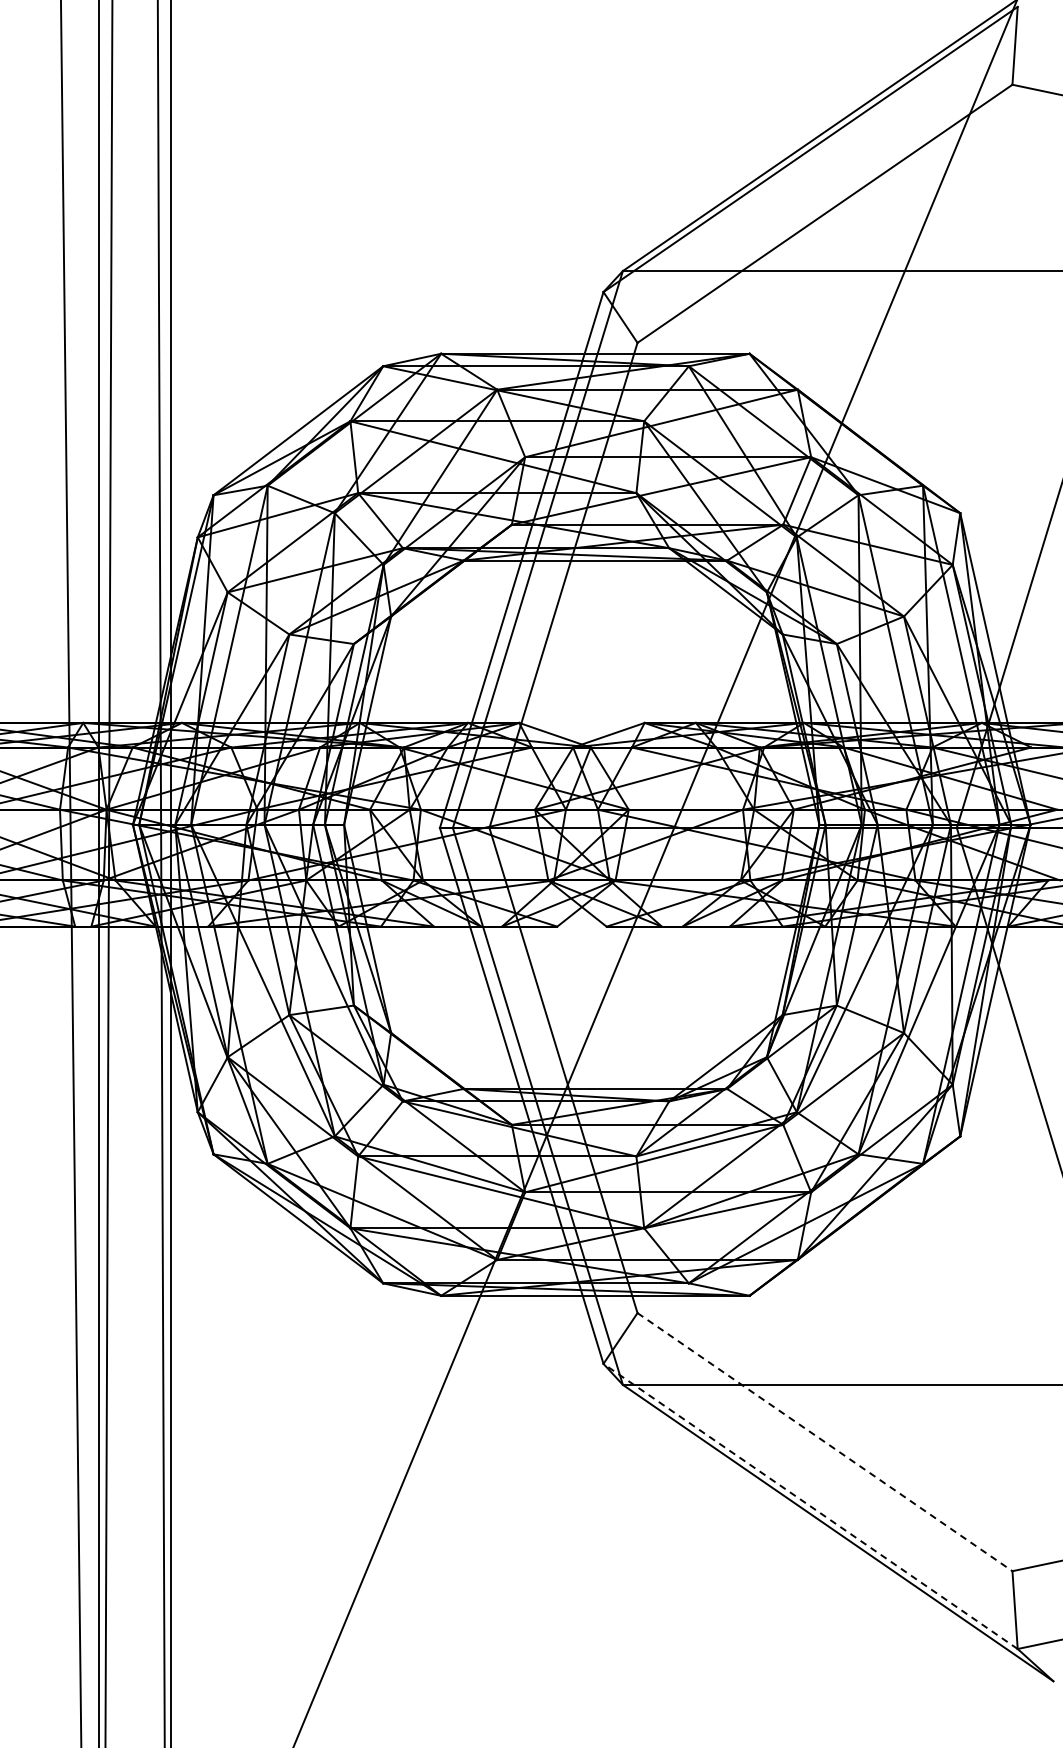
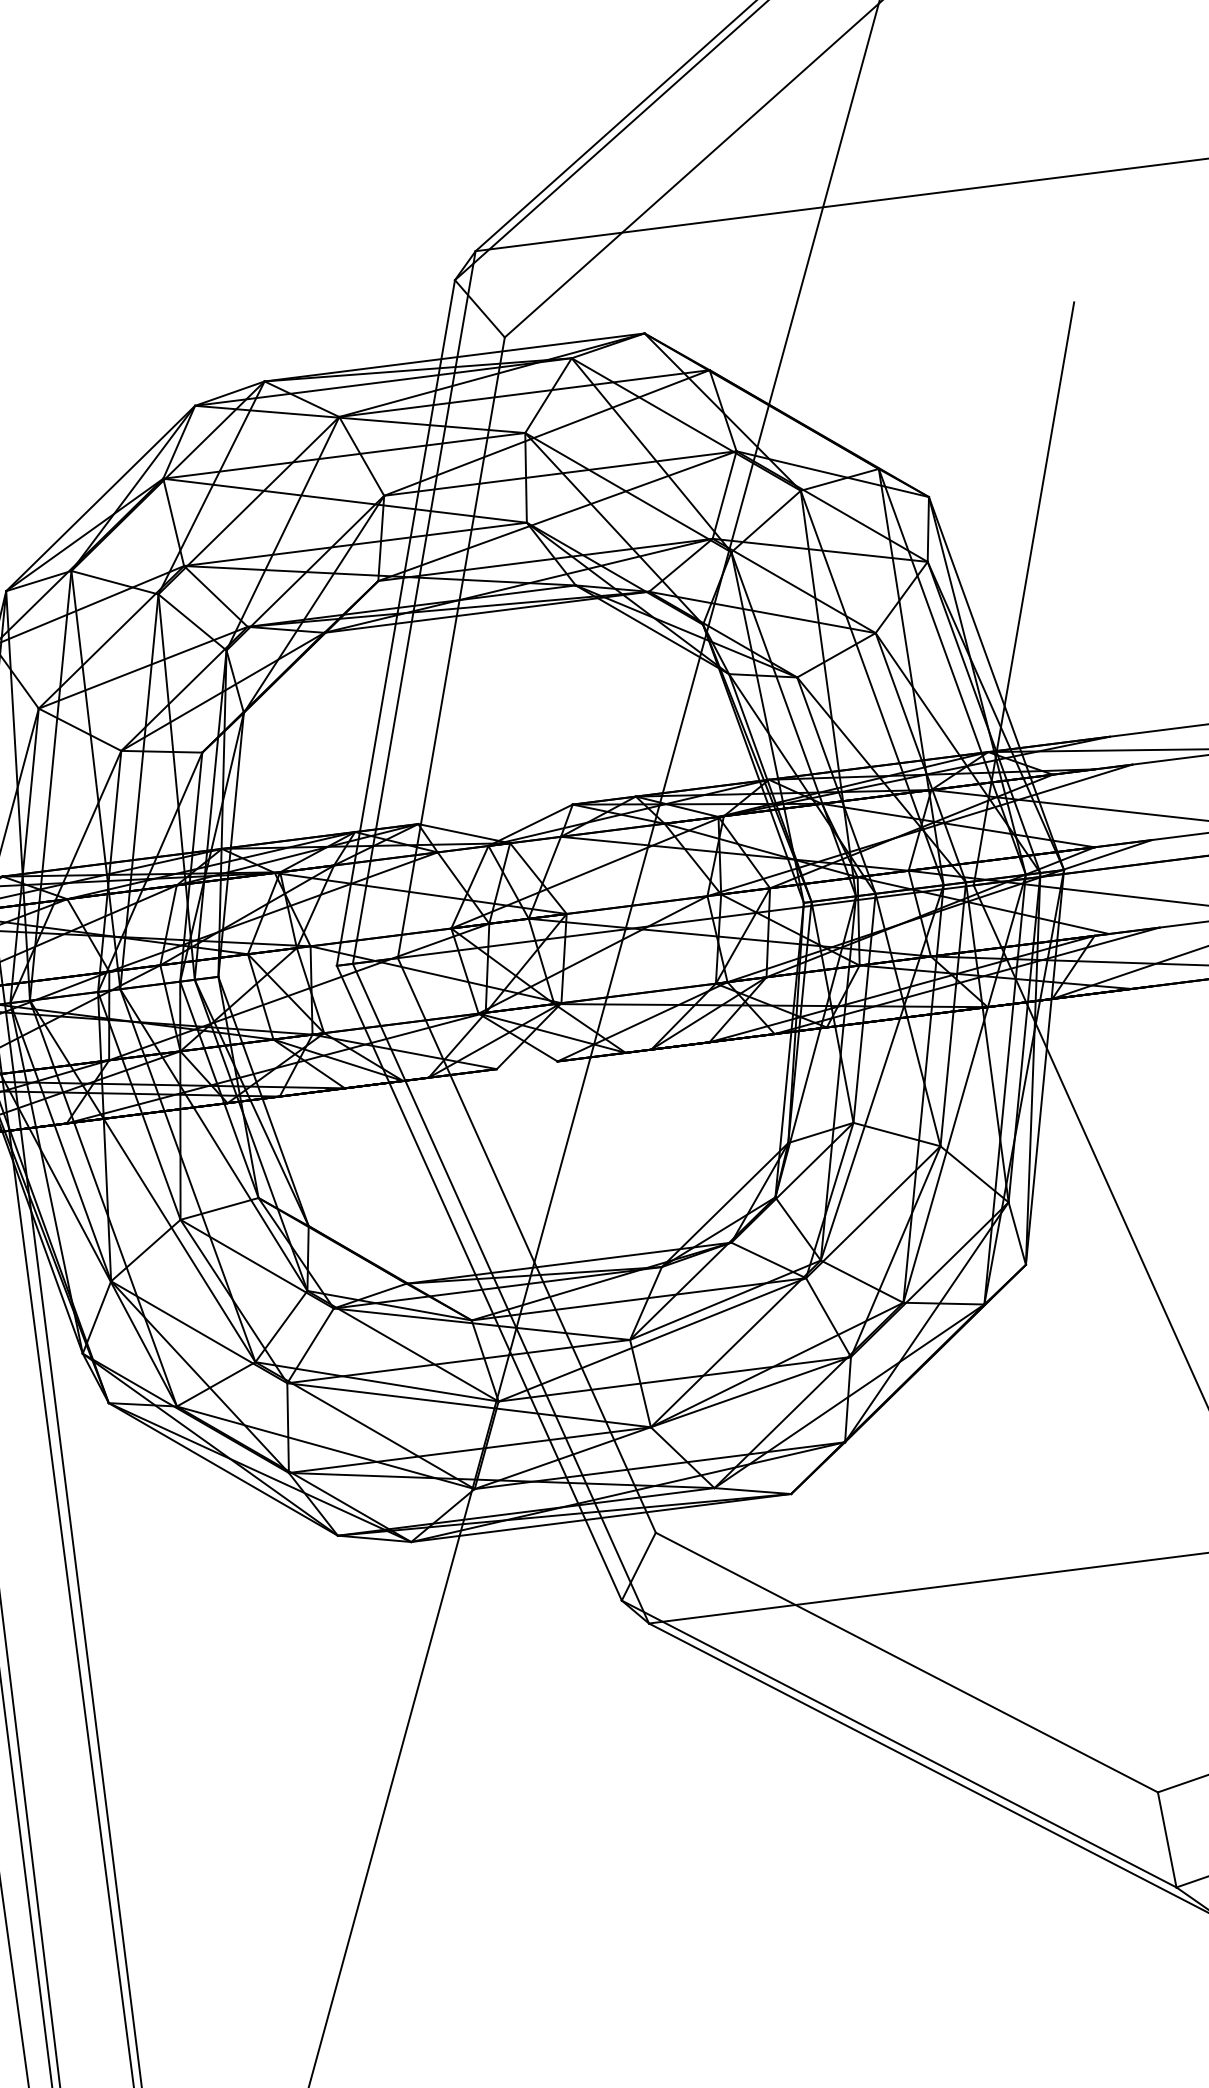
line: (824, 1442) -> (906, 1663), dashed -> solid
line: (810, 1506) -> (899, 1744), dashed -> solid

